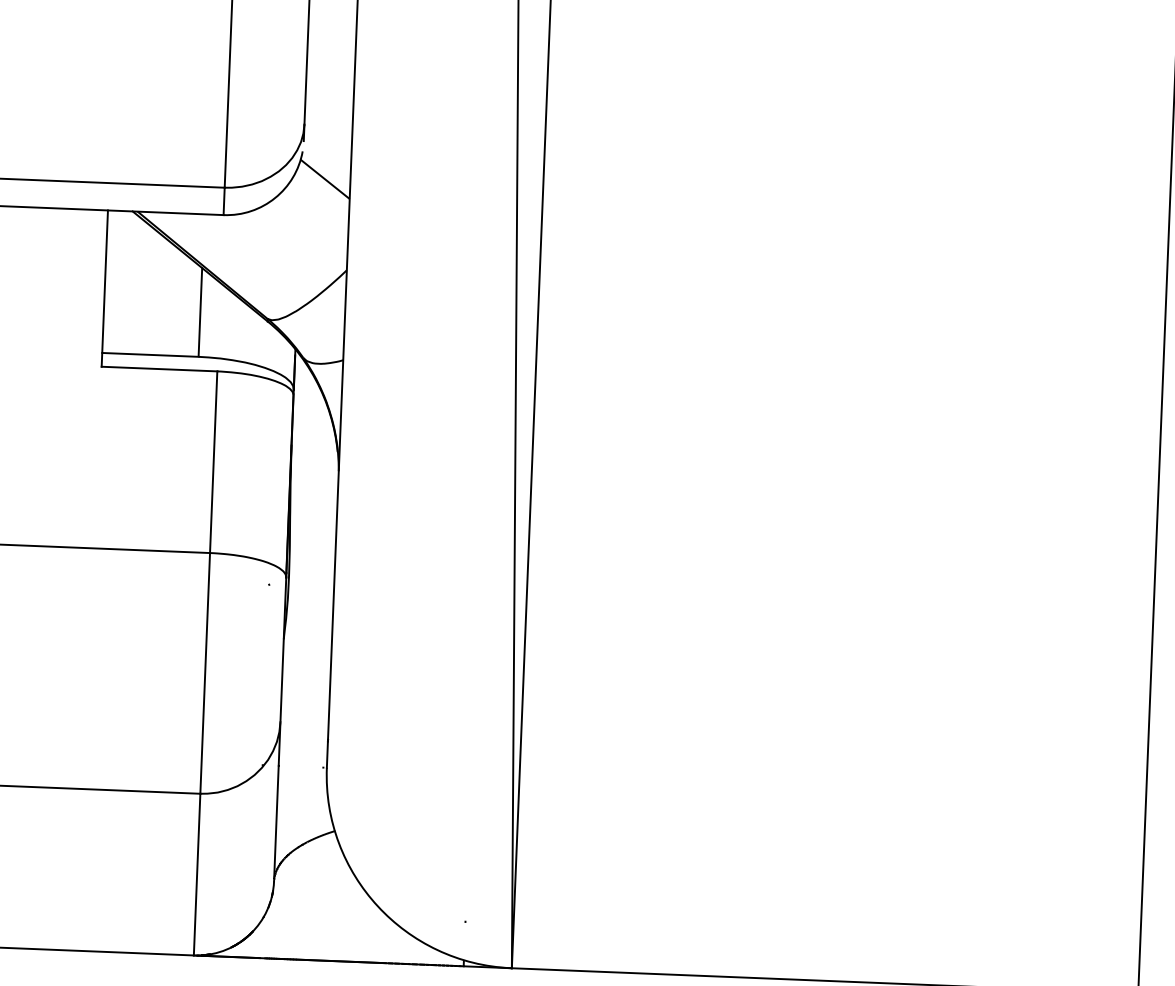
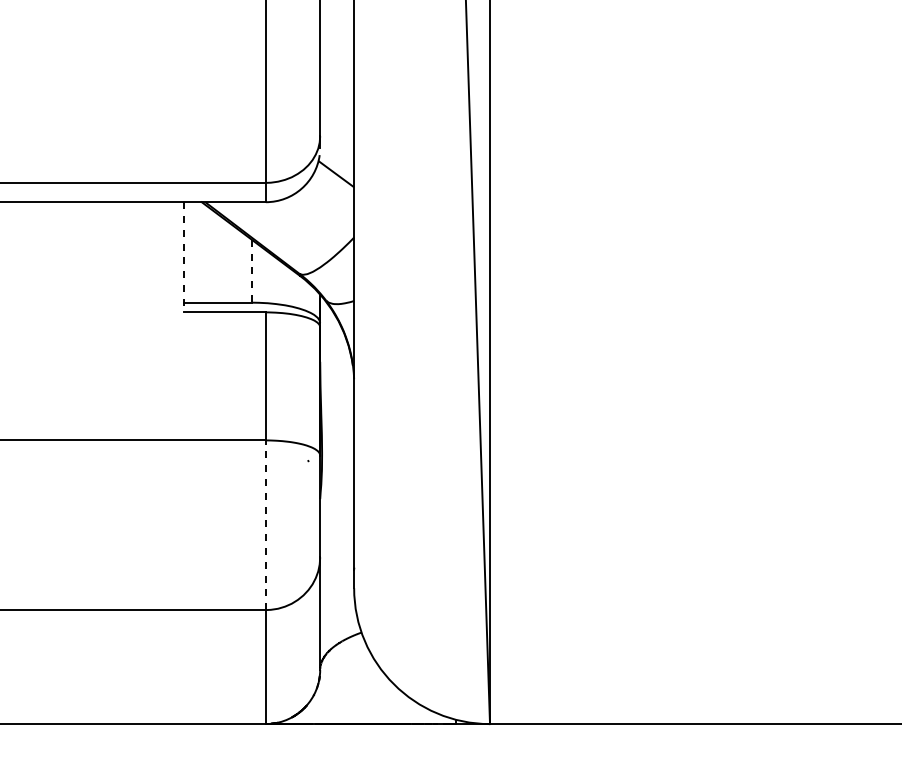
line: (105, 288) -> (184, 257), solid -> dashed
line: (200, 312) -> (252, 271), solid -> dashed
line: (204, 673) -> (265, 525), solid -> dashed

